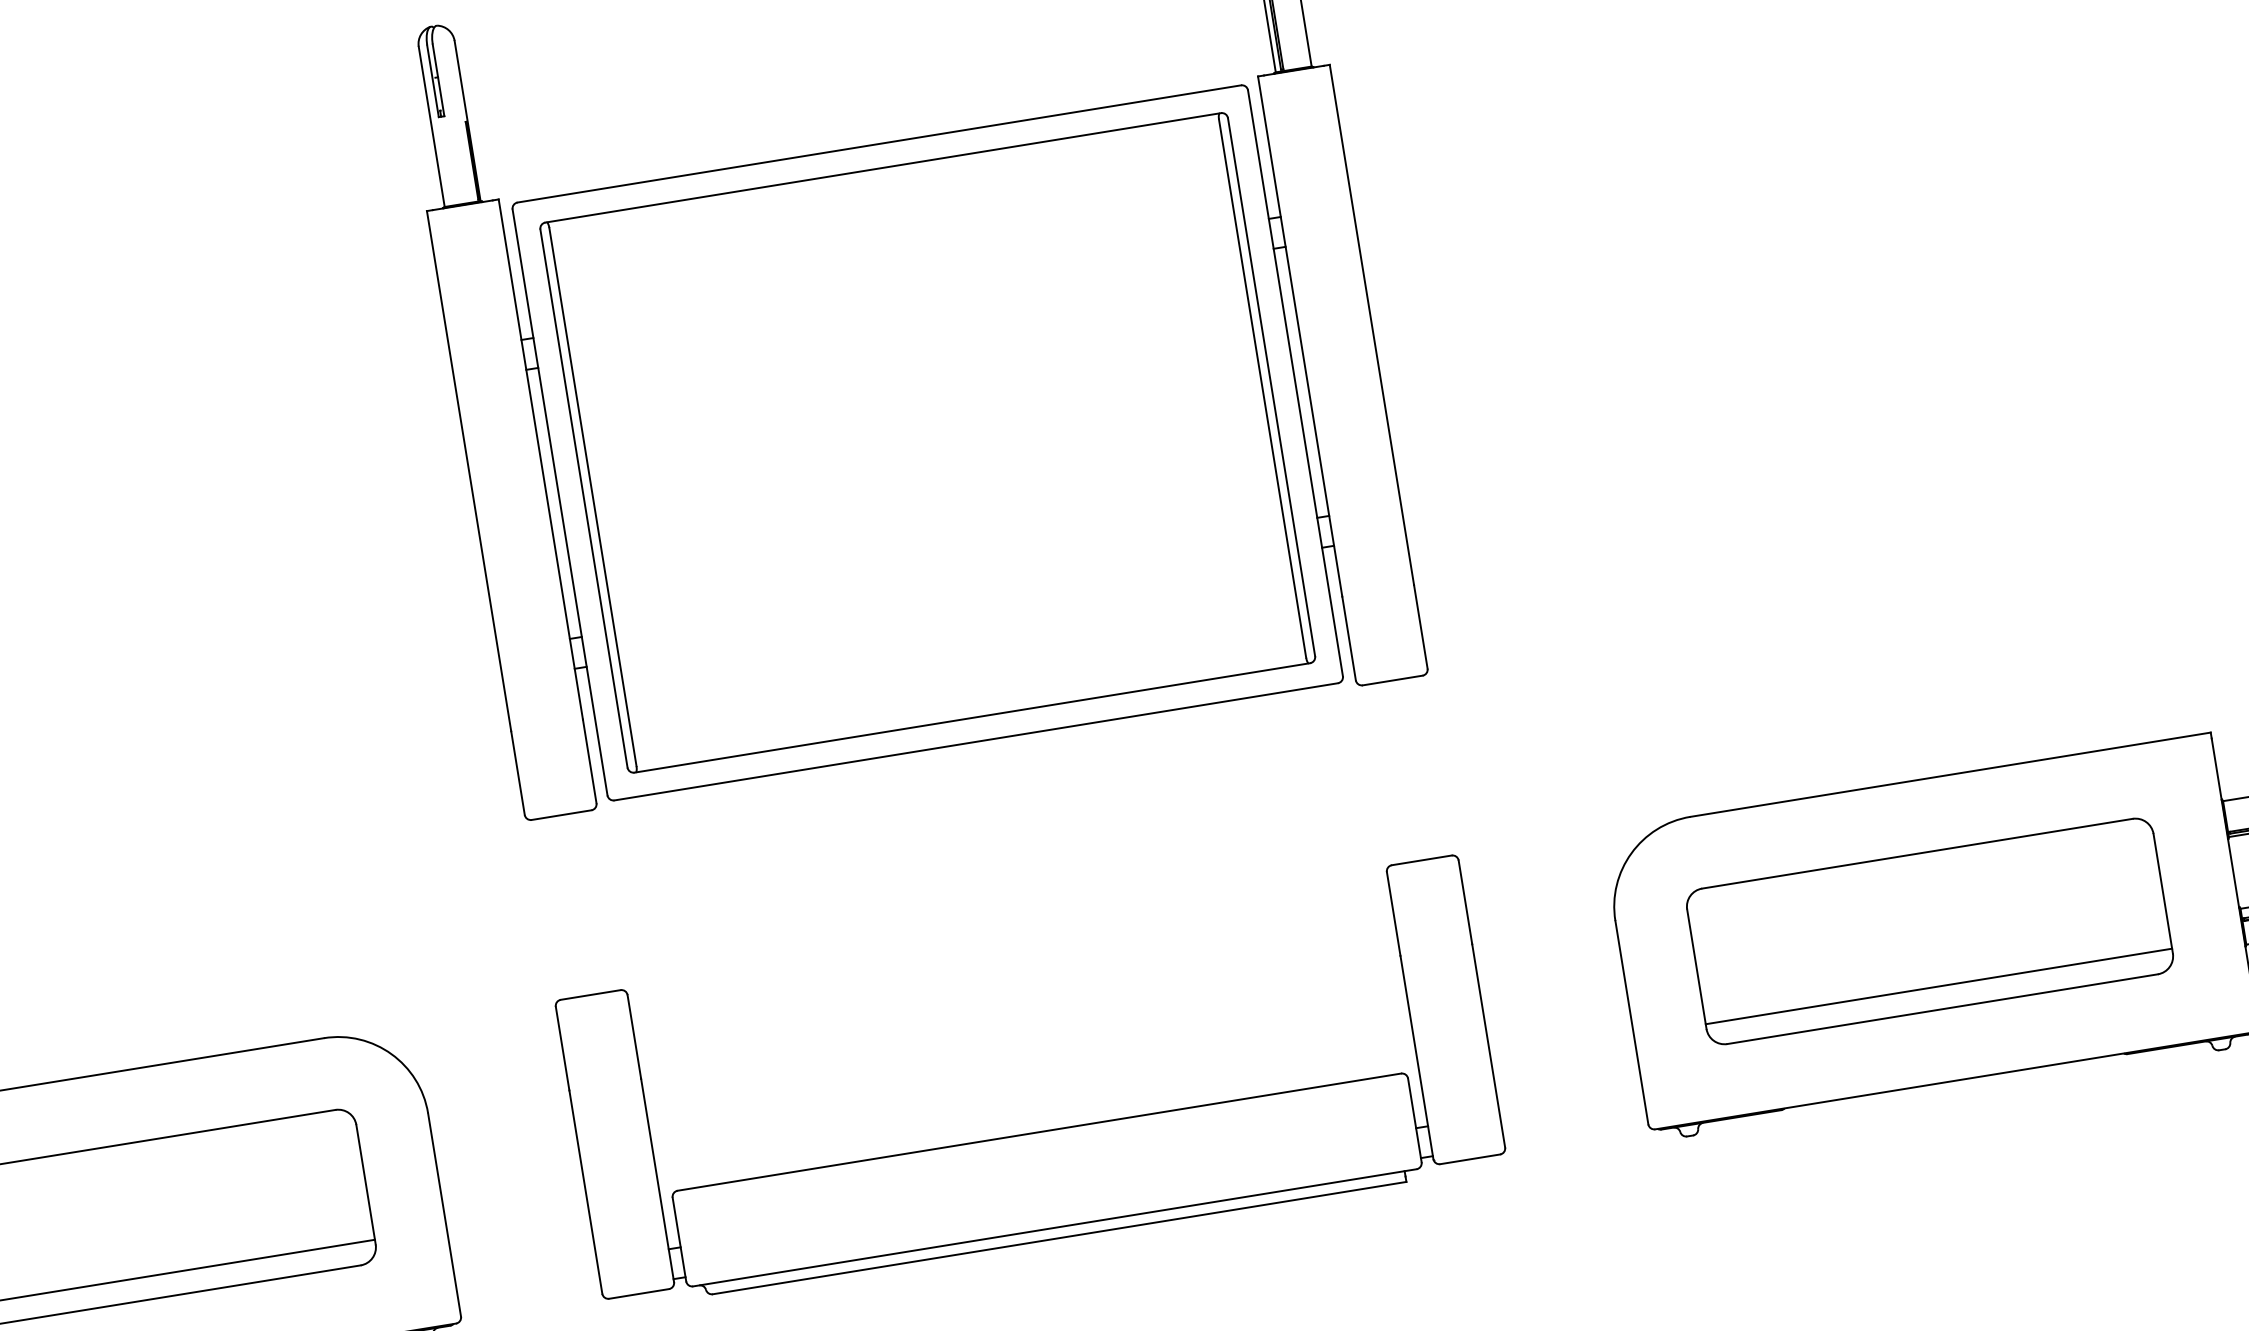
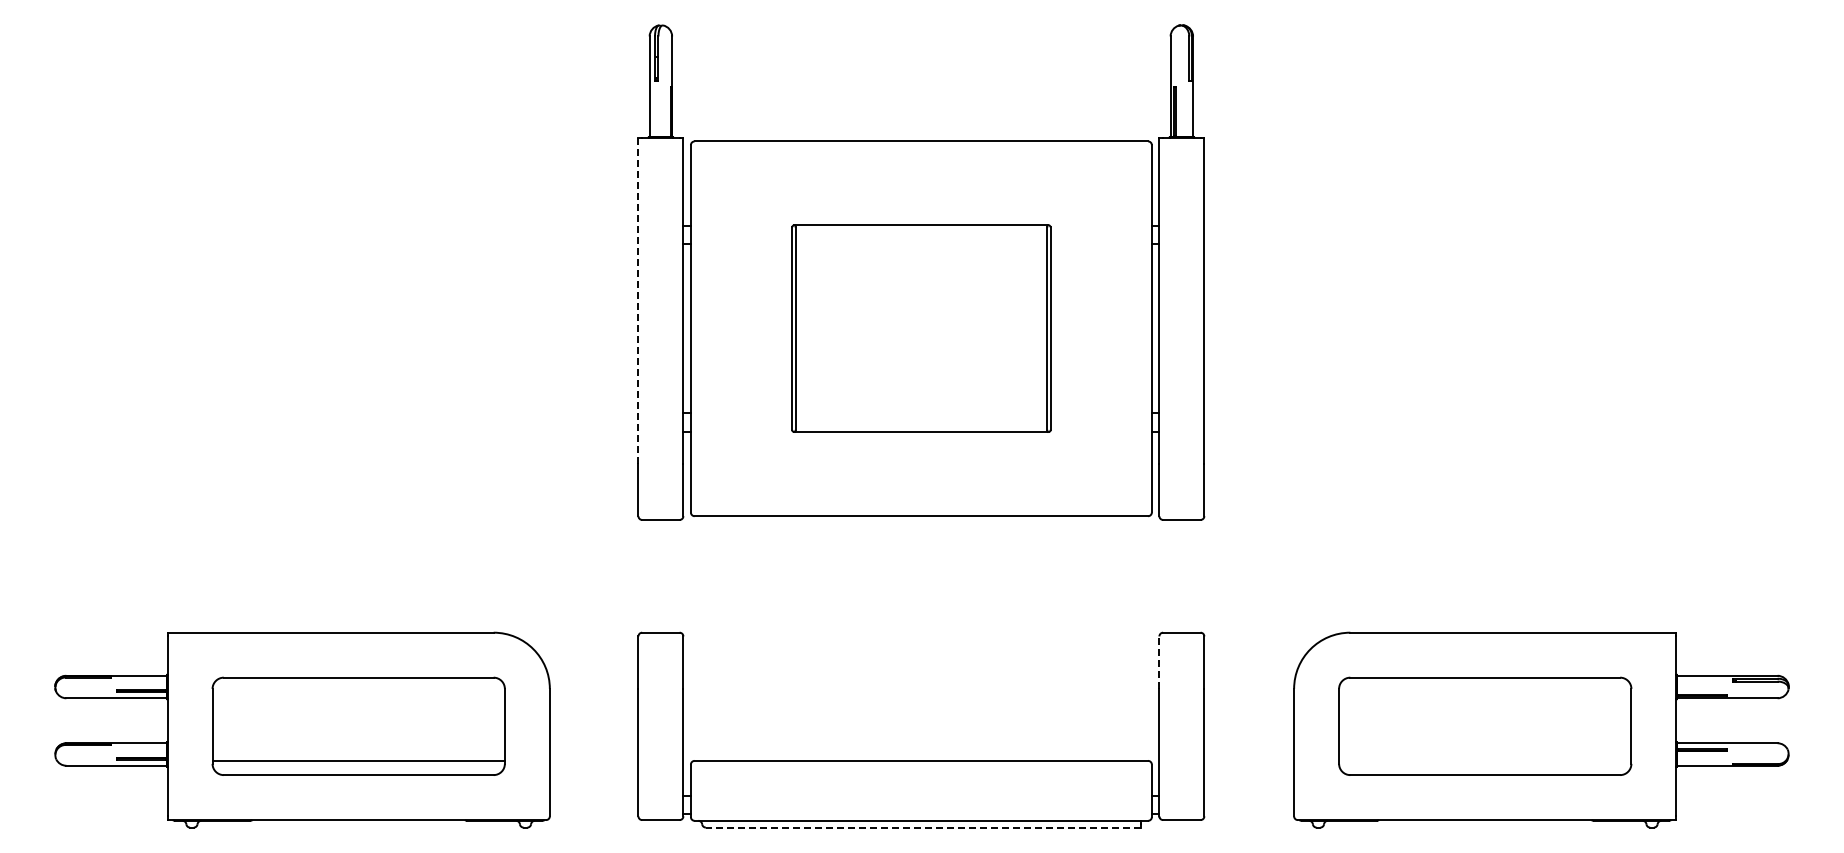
part: (927, 442) -> (921, 328), size x0.6
line: (469, 470) -> (638, 300), solid -> dashed
line: (1393, 913) -> (1159, 662), solid -> dashed
line: (1939, 985) -> (1485, 760), removed
line: (1058, 1238) -> (922, 827), solid -> dashed

